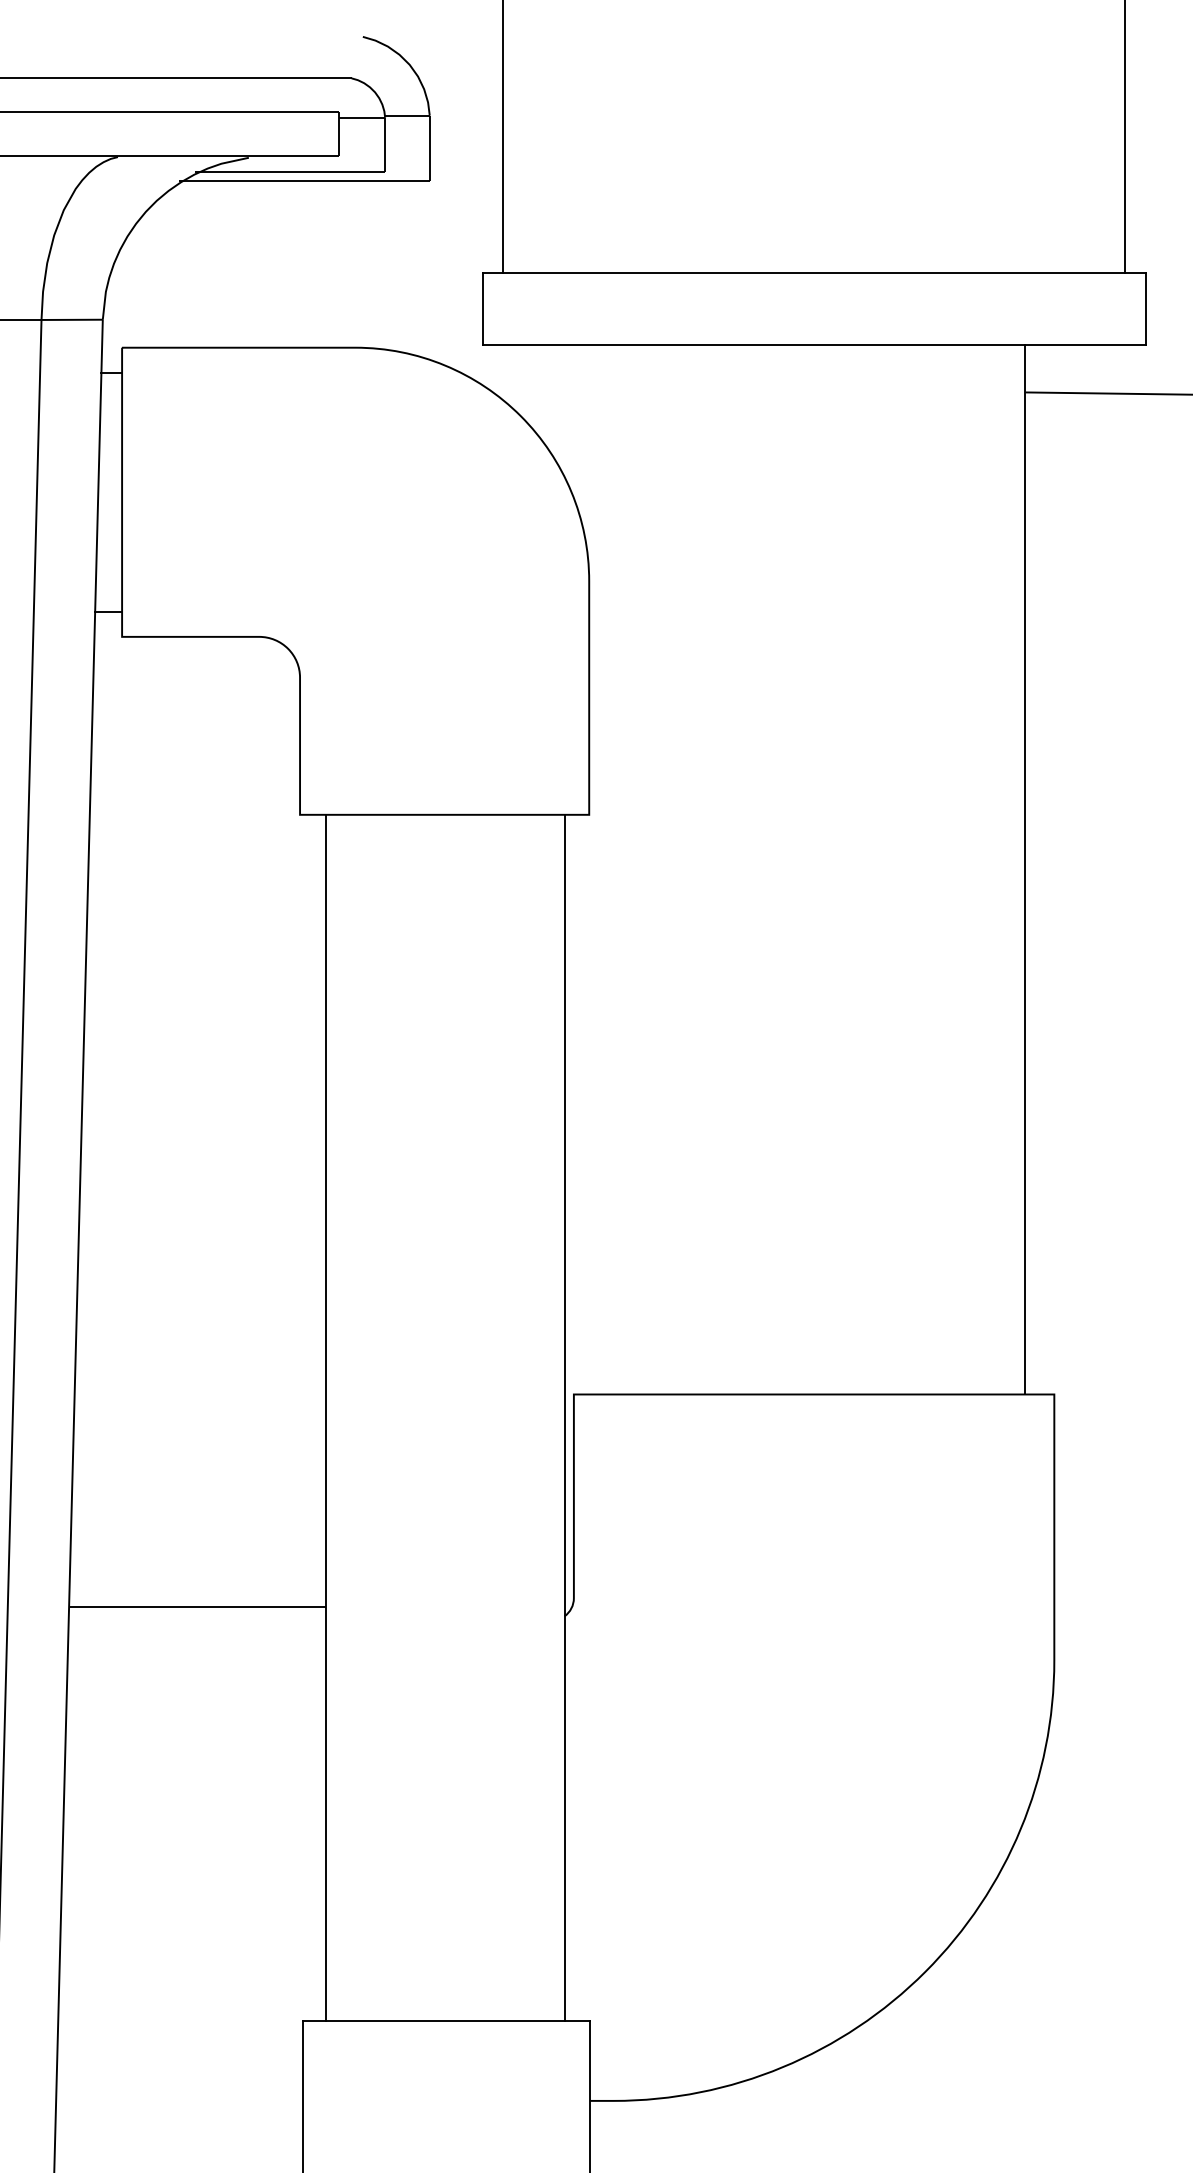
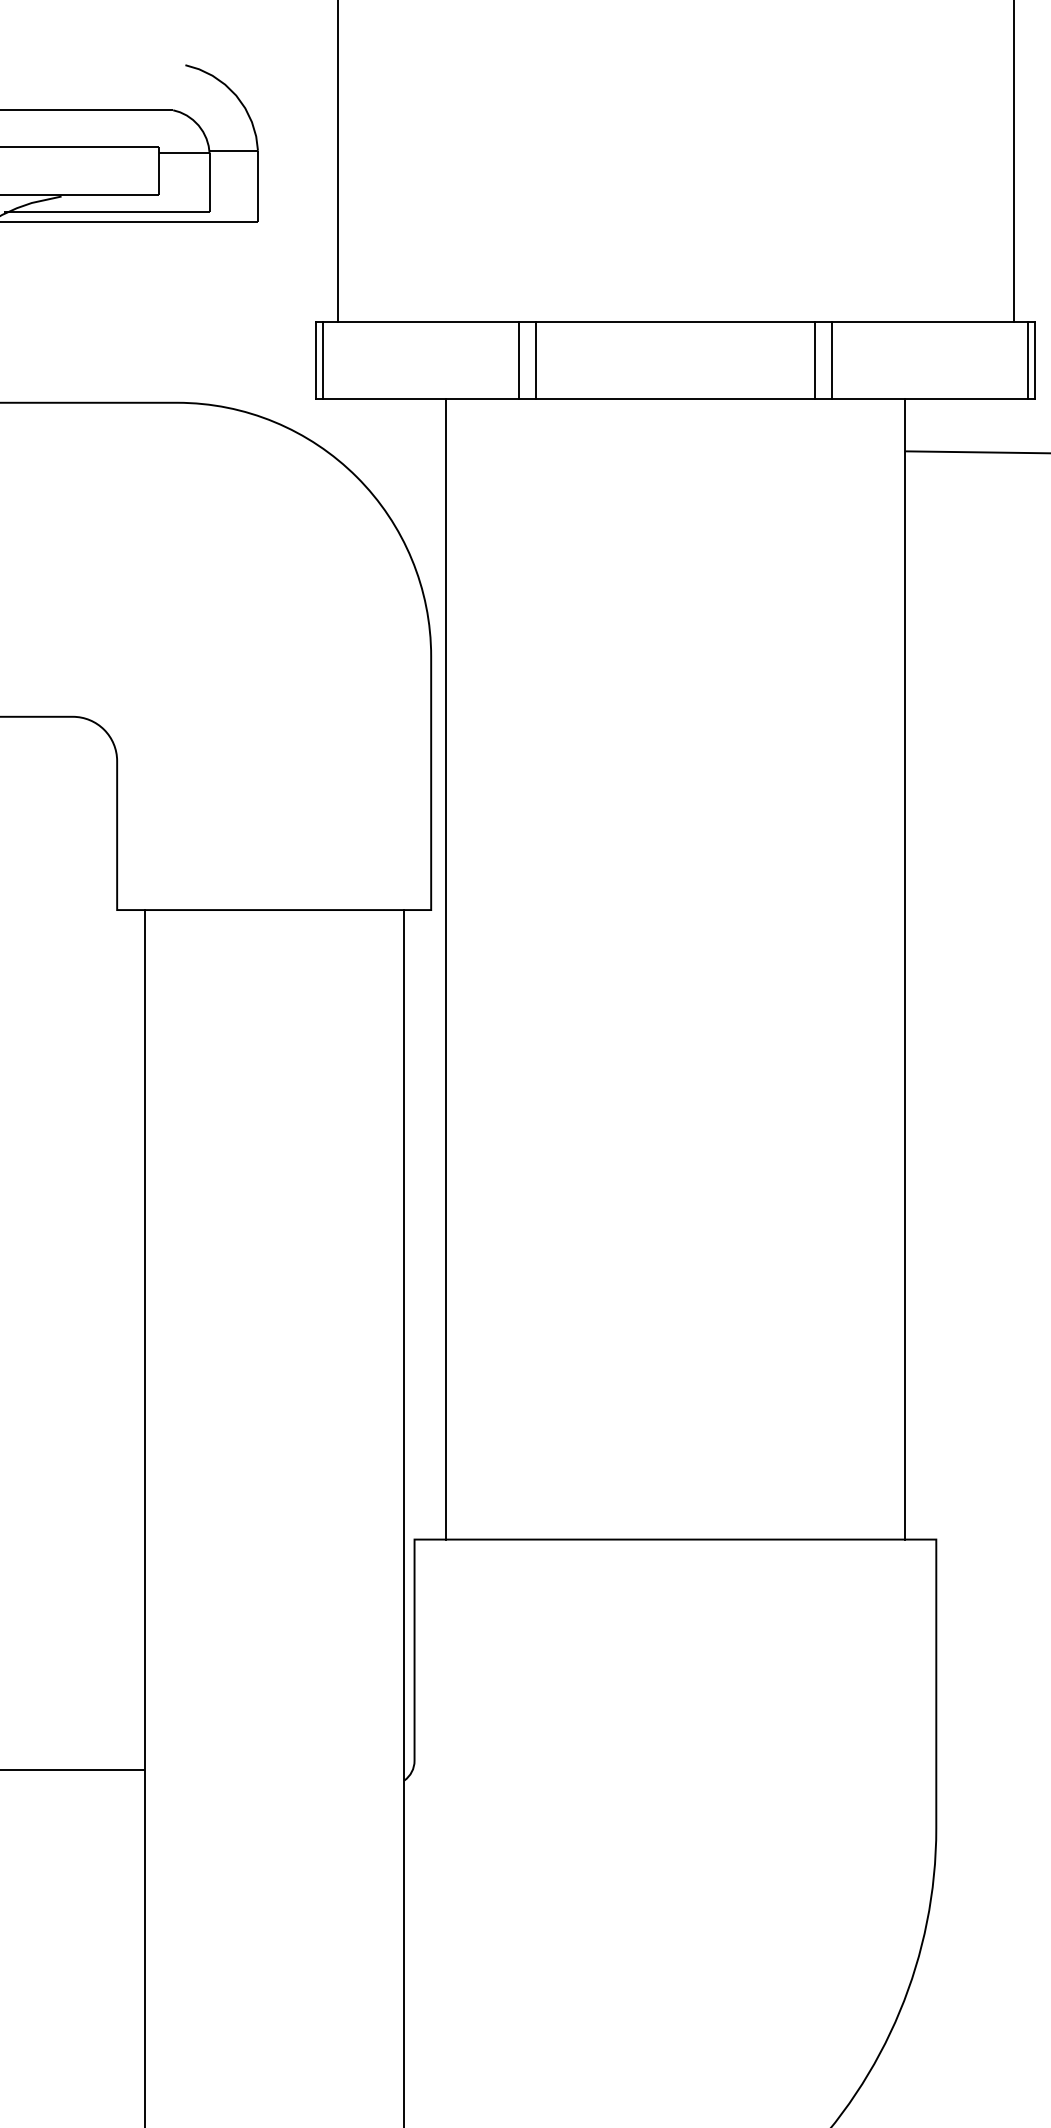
line: (489, 308) -> (322, 360), added
line: (670, 308) -> (519, 360), added
line: (686, 308) -> (536, 360), added
line: (942, 308) -> (814, 360), added
line: (958, 308) -> (832, 360), added
line: (1138, 308) -> (1027, 360), added
line: (603, 869) -> (446, 969), added

